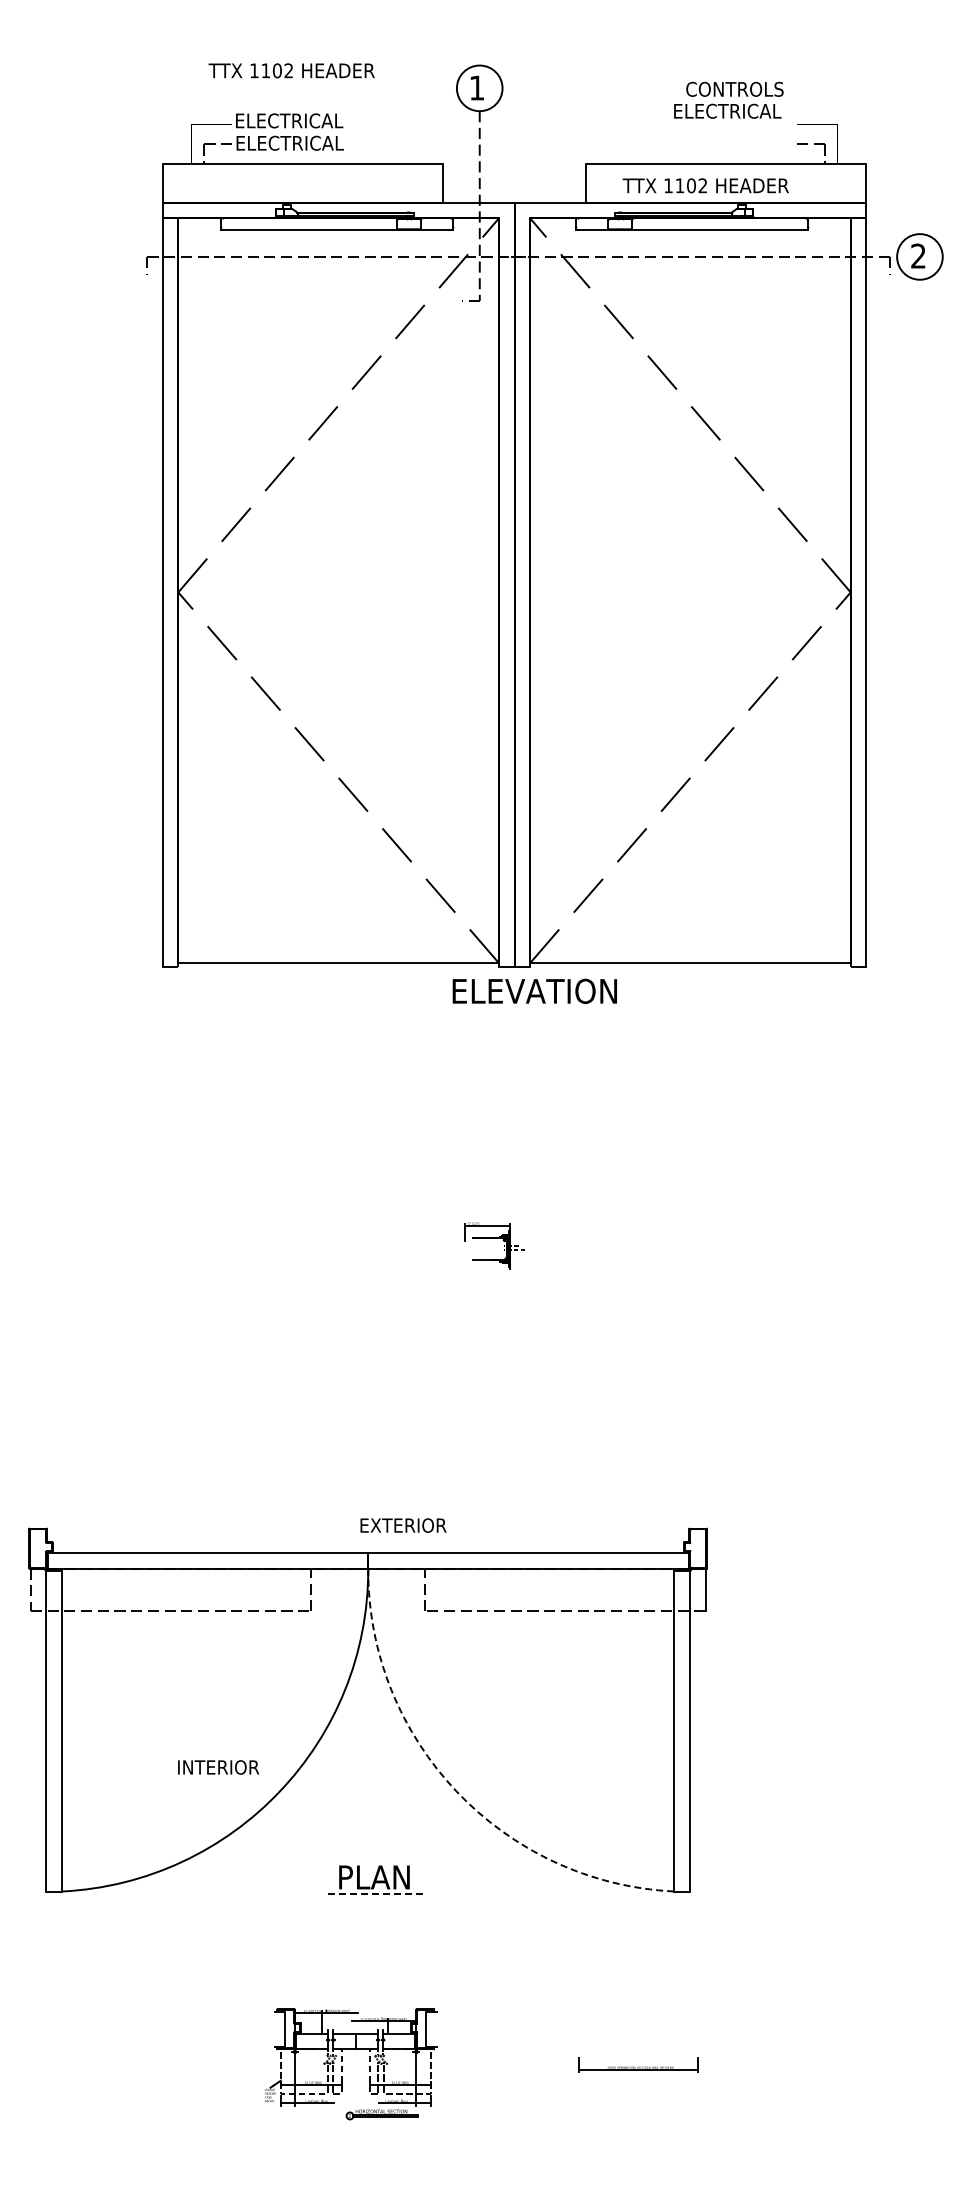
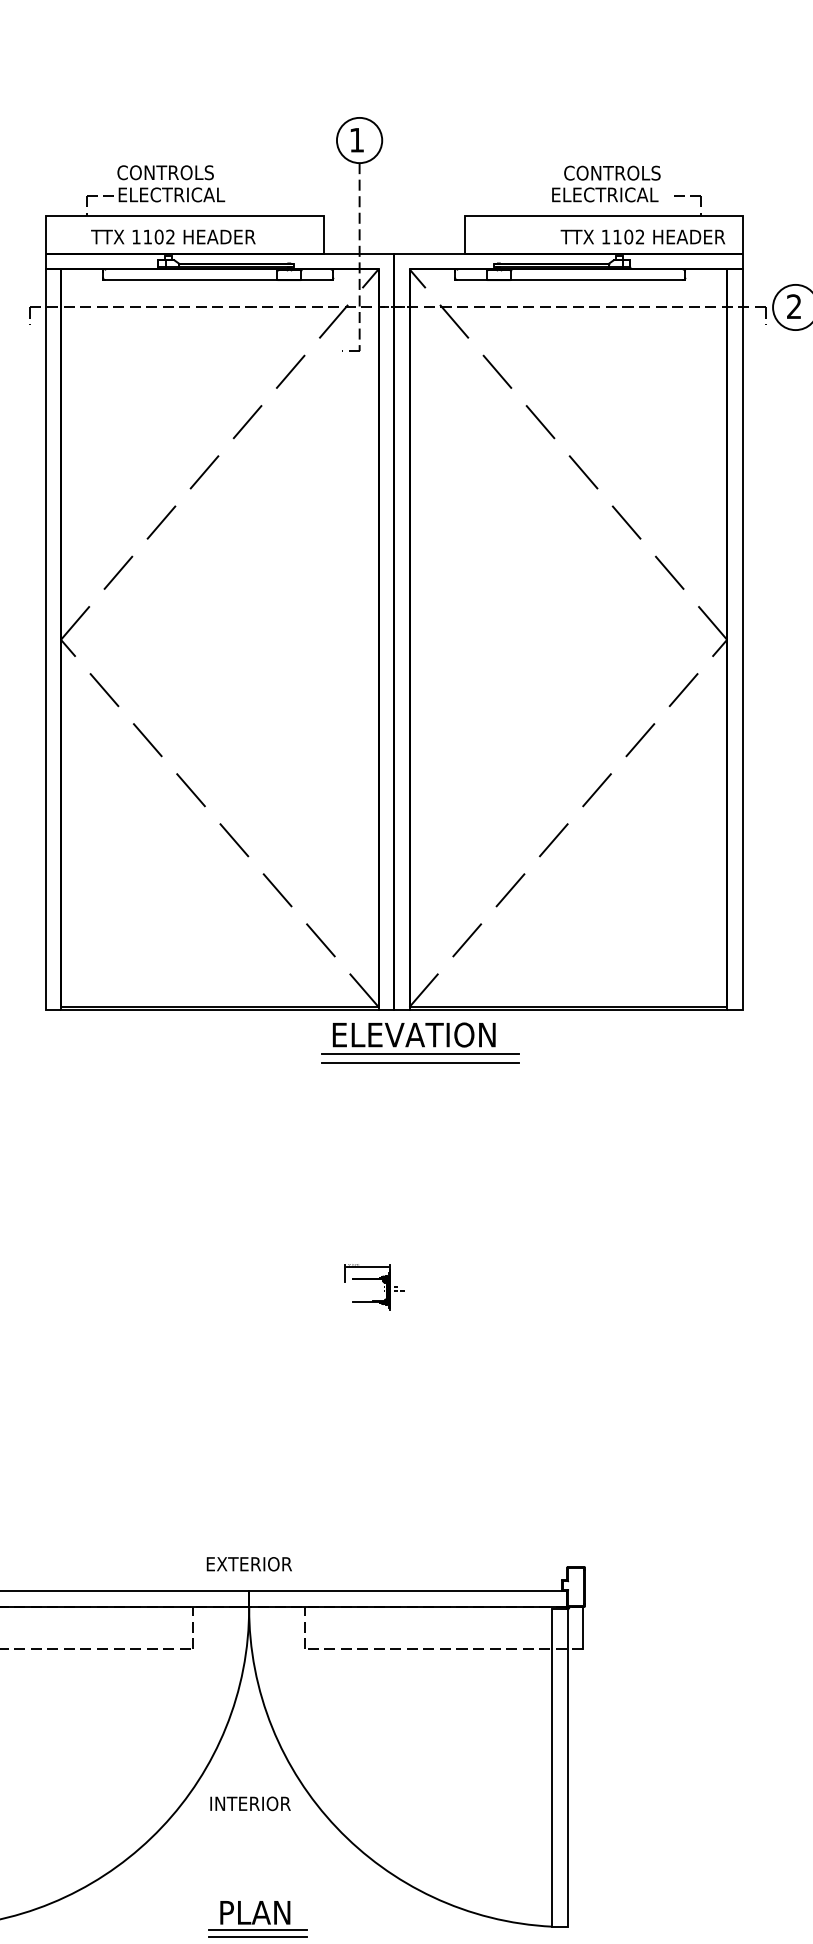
text: (291, 70) -> (173, 236), moved
text: (728, 99) -> (606, 183), moved
text: (289, 120) -> (171, 172), ELECTRICAL -> CONTROLS
text: (705, 185) -> (642, 236), moved
line: (338, 966) -> (219, 1010), added
line: (690, 966) -> (568, 1010), added
line: (540, 1010) -> (419, 1053), added
line: (540, 1019) -> (419, 1062), added
text: (403, 1525) -> (249, 1564), moved
text: (218, 1767) -> (250, 1803), moved
arc: (456, 1791) -> (336, 1827), dashed -> solid
line: (377, 1894) -> (258, 1929), dashed -> solid
line: (377, 1902) -> (258, 1937), added

